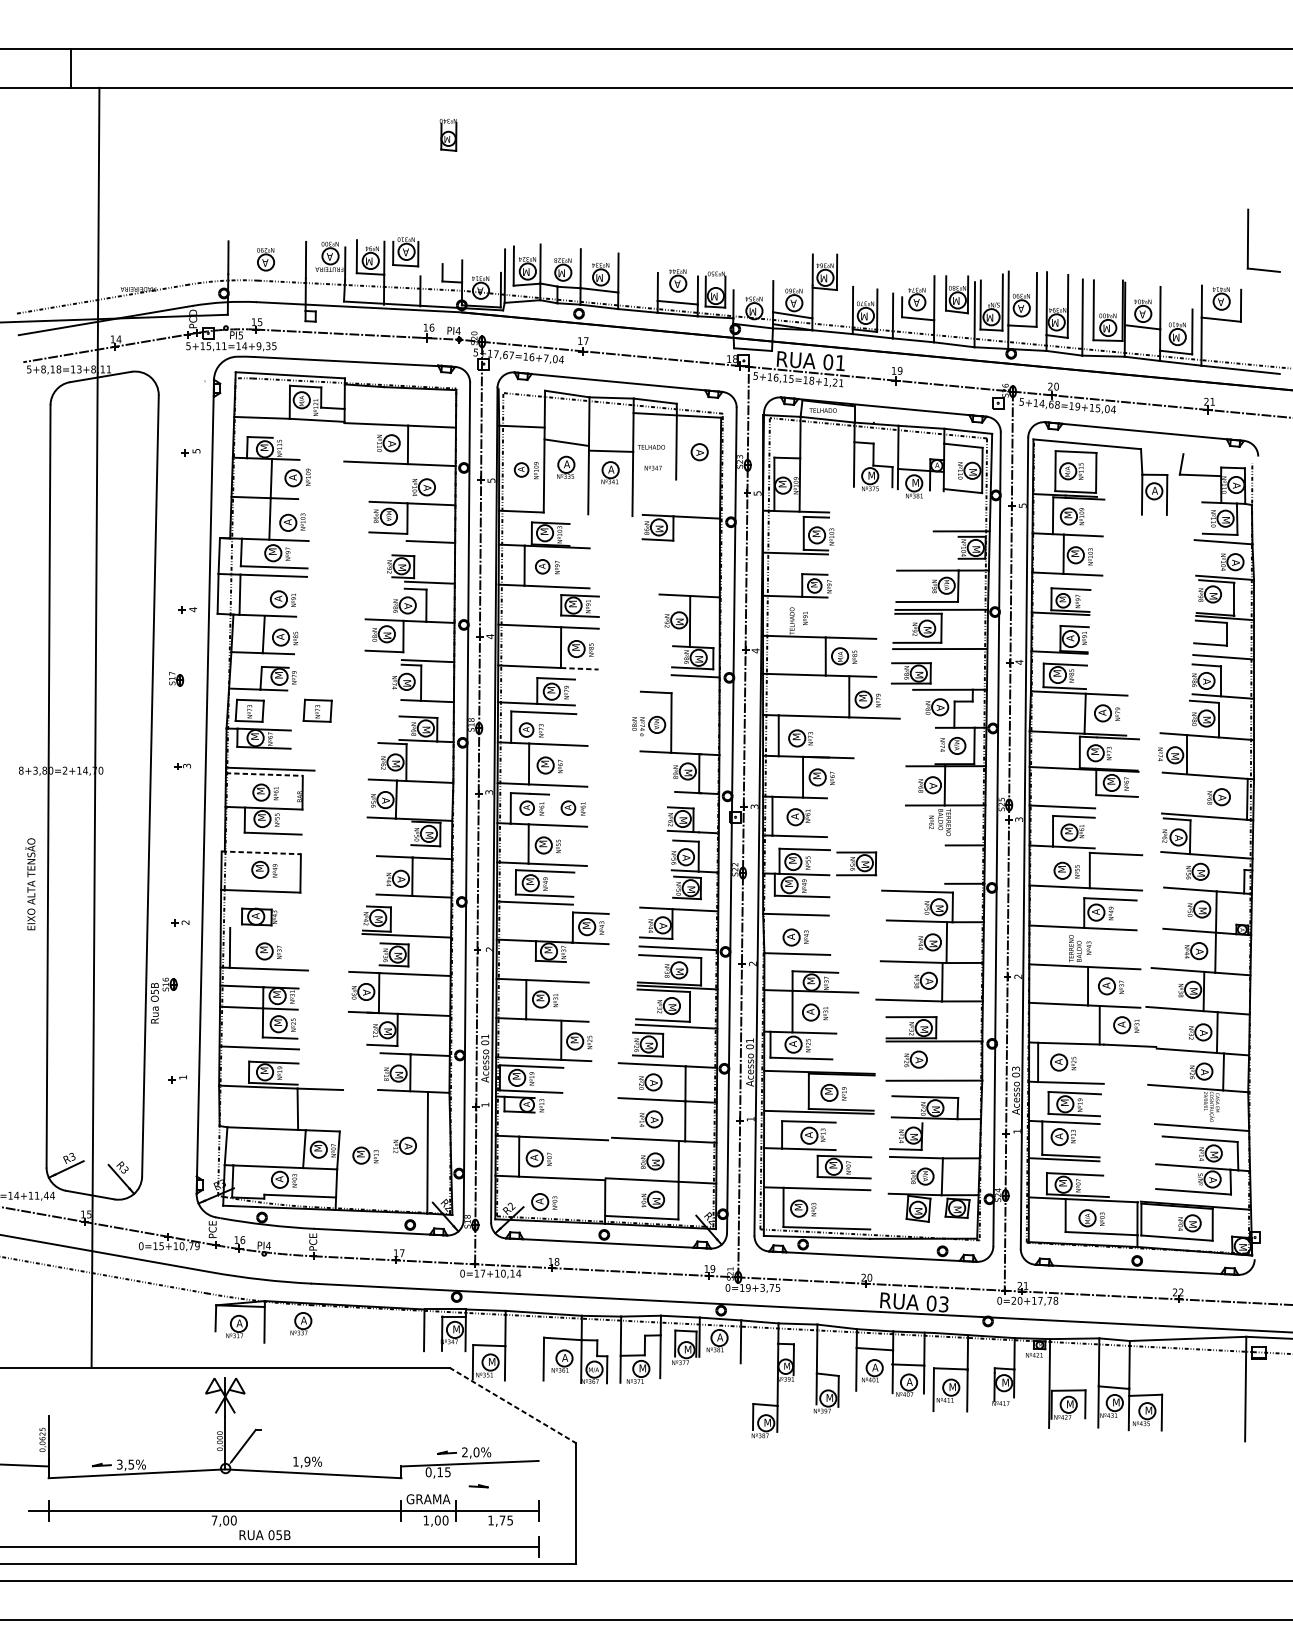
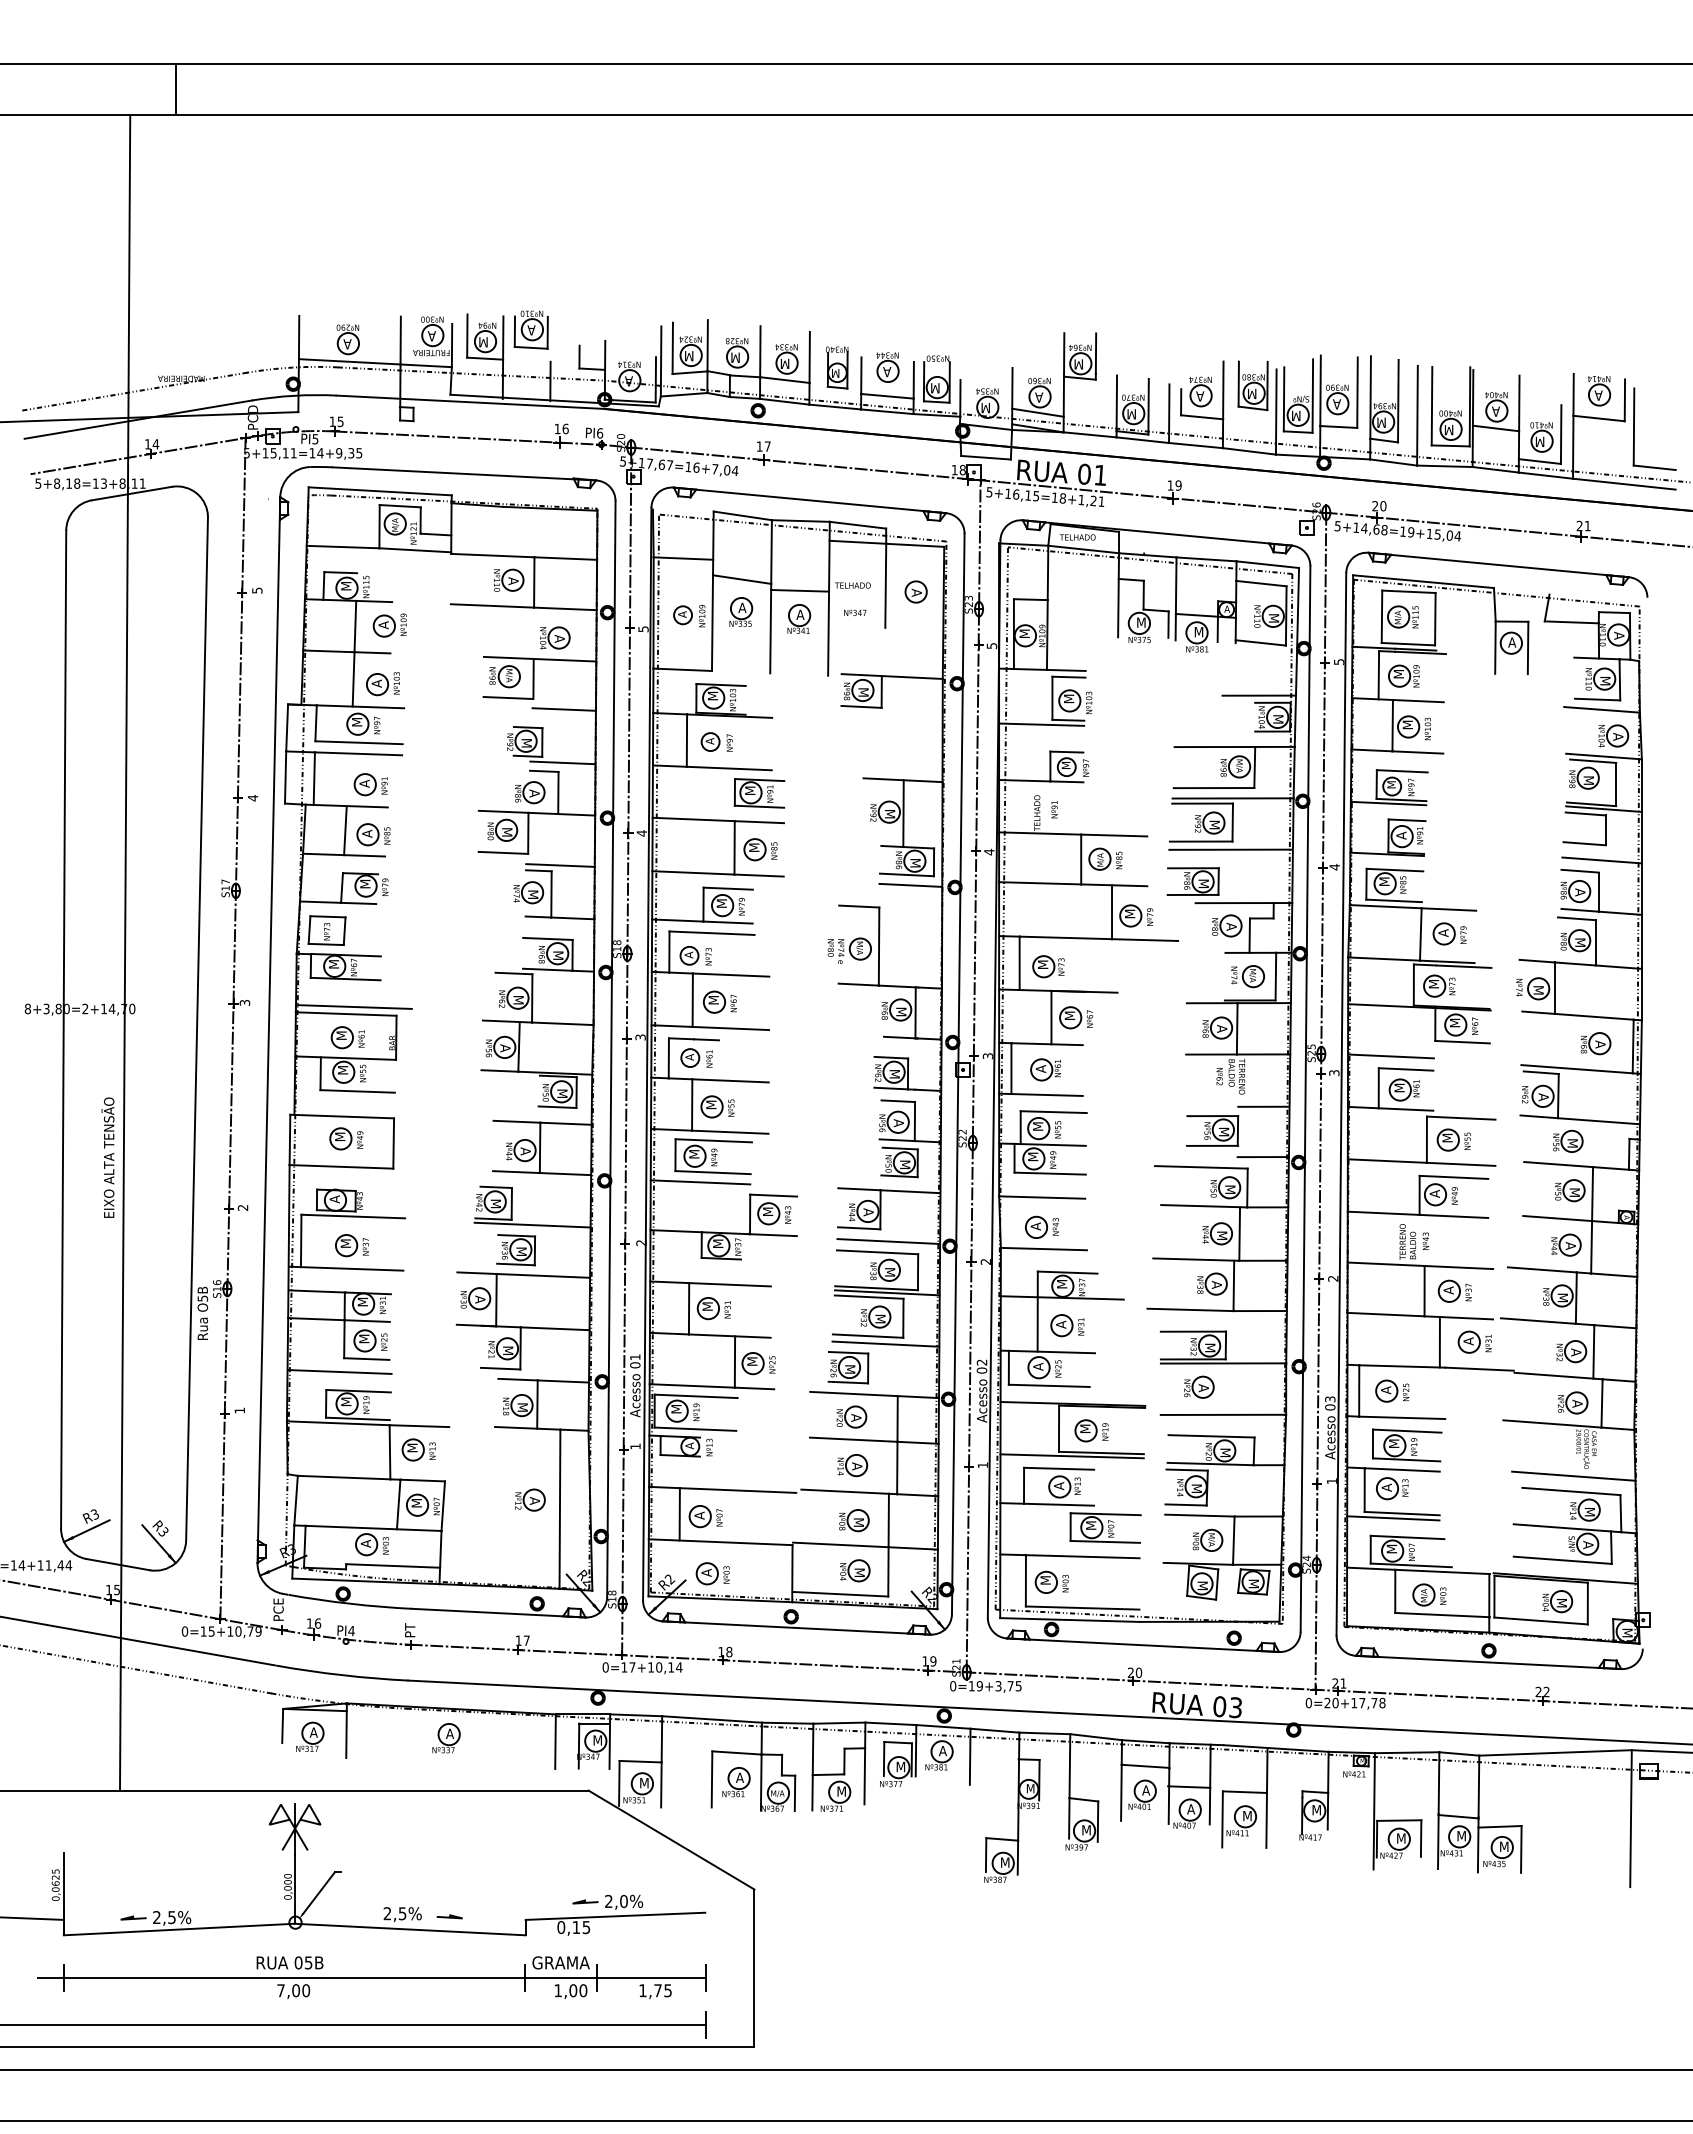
line: (70, 68) -> (175, 89), moved
part: (448, 134) -> (837, 367), moved
part: (1248, 240) -> (1634, 428), moved
line: (285, 277) -> (374, 363), added
text: (457, 331) -> (599, 433), PI4 -> PI6
line: (1142, 452) -> (1496, 592), added
line: (580, 668) -> (759, 875), dashed -> solid
part: (317, 710) -> (415, 930), removed
line: (264, 774) -> (346, 1014), dashed -> solid
line: (177, 785) -> (232, 1028), added
part: (573, 807) -> (750, 1057), removed
line: (261, 852) -> (342, 1116), dashed -> solid
part: (856, 863) -> (1212, 1130), moved
part: (1066, 870) -> (1453, 1139), moved
text: (30, 884) -> (107, 1157), moved
line: (269, 929) -> (353, 1216), added
text: (749, 1040) -> (981, 1362), 01 -> 02
line: (906, 1122) -> (1186, 1469), added
part: (365, 1155) -> (418, 1449), moved
text: (312, 1239) -> (409, 1622), PCE -> PT
part: (301, 1324) -> (446, 1738), moved
line: (512, 1405) -> (671, 1840), dashed -> solid
text: (301, 1461) -> (394, 1913), 1,9% -> 2,5%
text: (119, 1464) -> (156, 1917), 3,5% -> 2,5%
line: (478, 1485) -> (449, 1916), moved
text: (264, 1534) -> (289, 1962), moved

